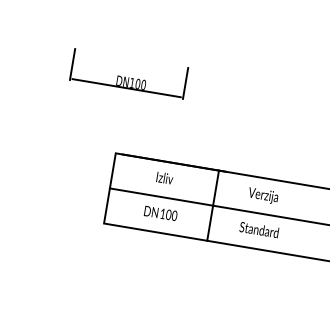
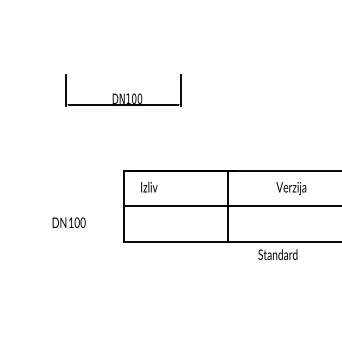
text: (165, 177) -> (149, 186), moved
text: (263, 196) -> (291, 188), moved
text: (160, 213) -> (68, 222), moved
text: (258, 229) -> (277, 254), moved

